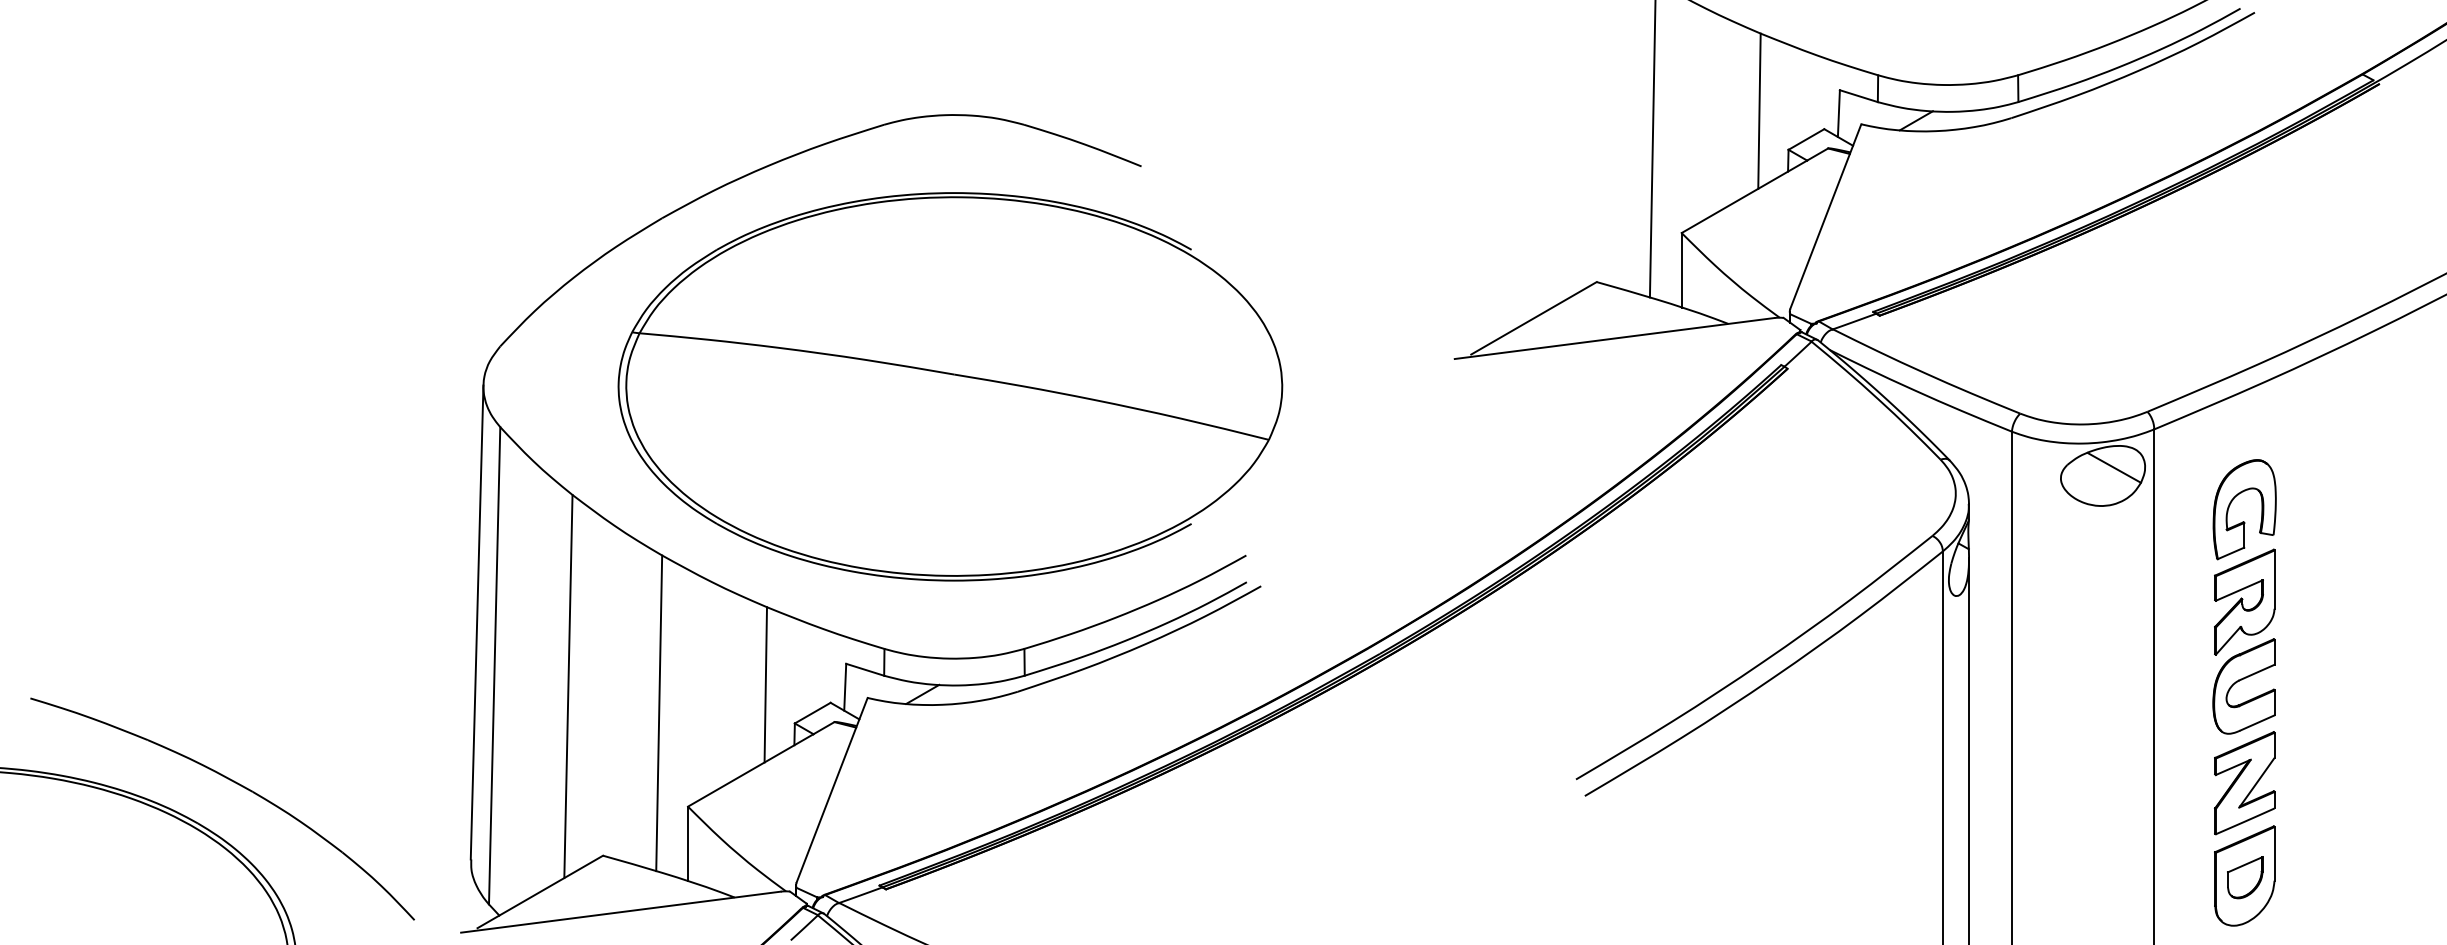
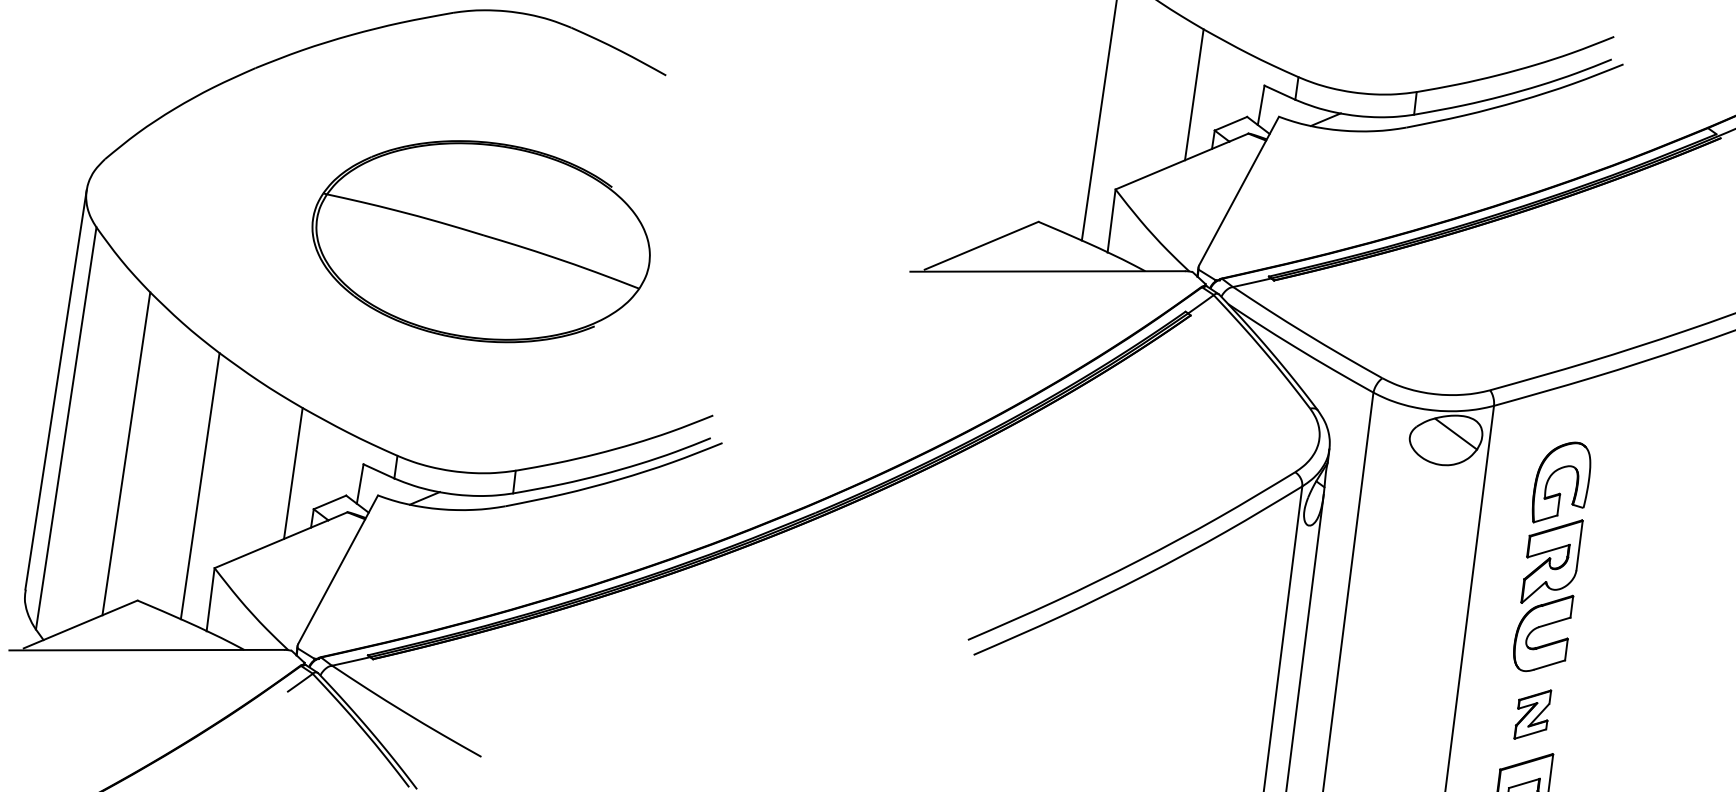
part: (950, 386) -> (481, 241), size x0.6
part: (2244, 783) -> (1532, 714), size x0.6

